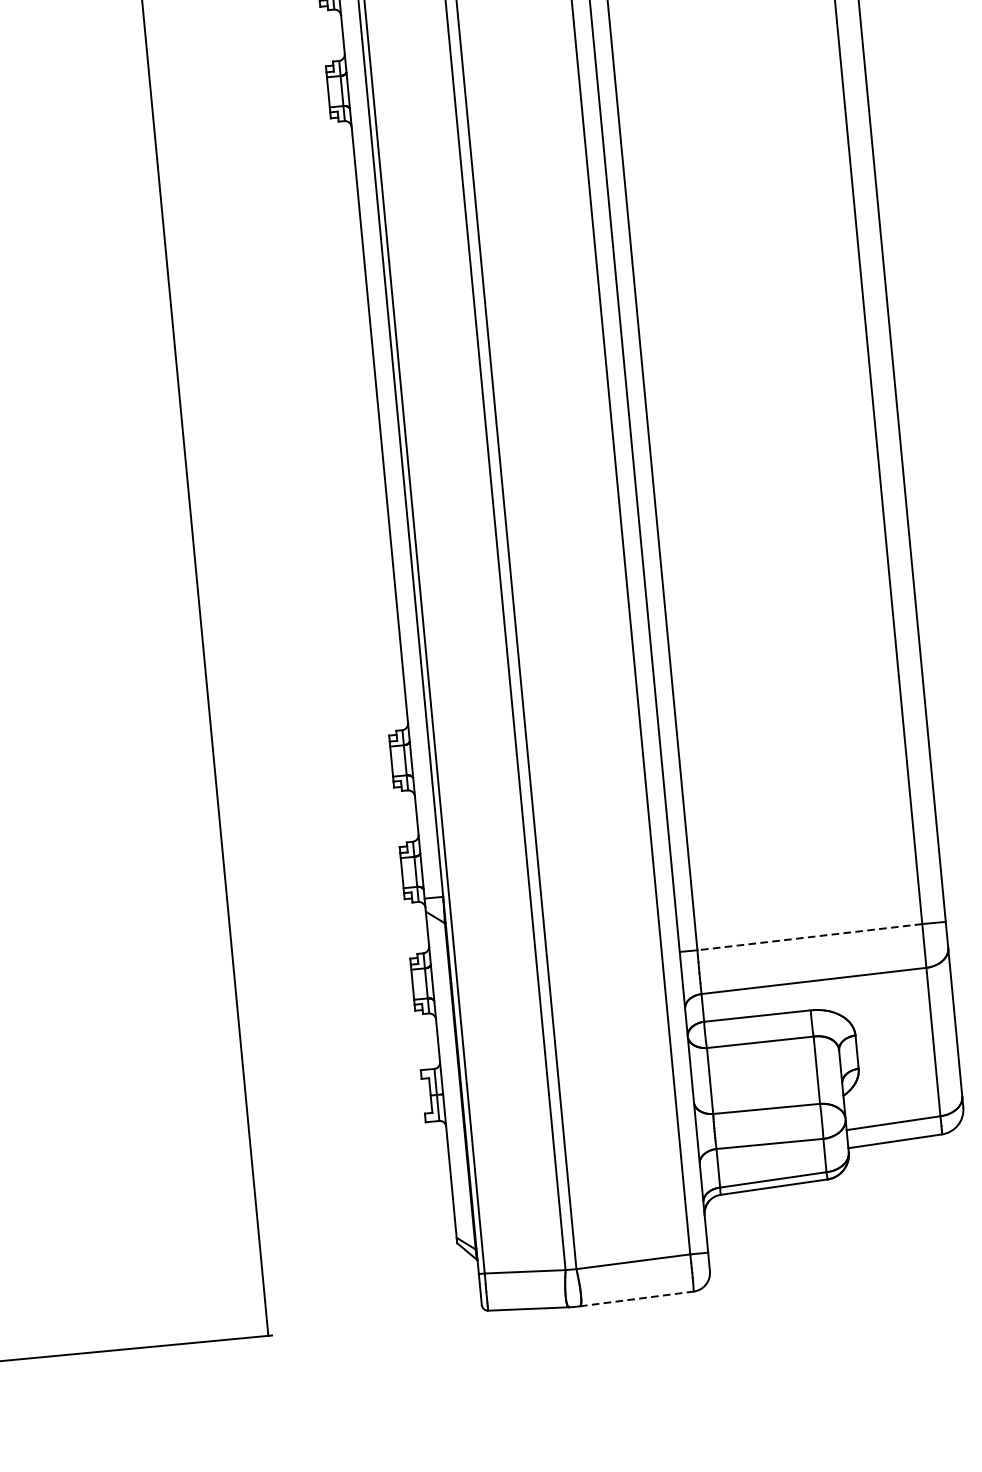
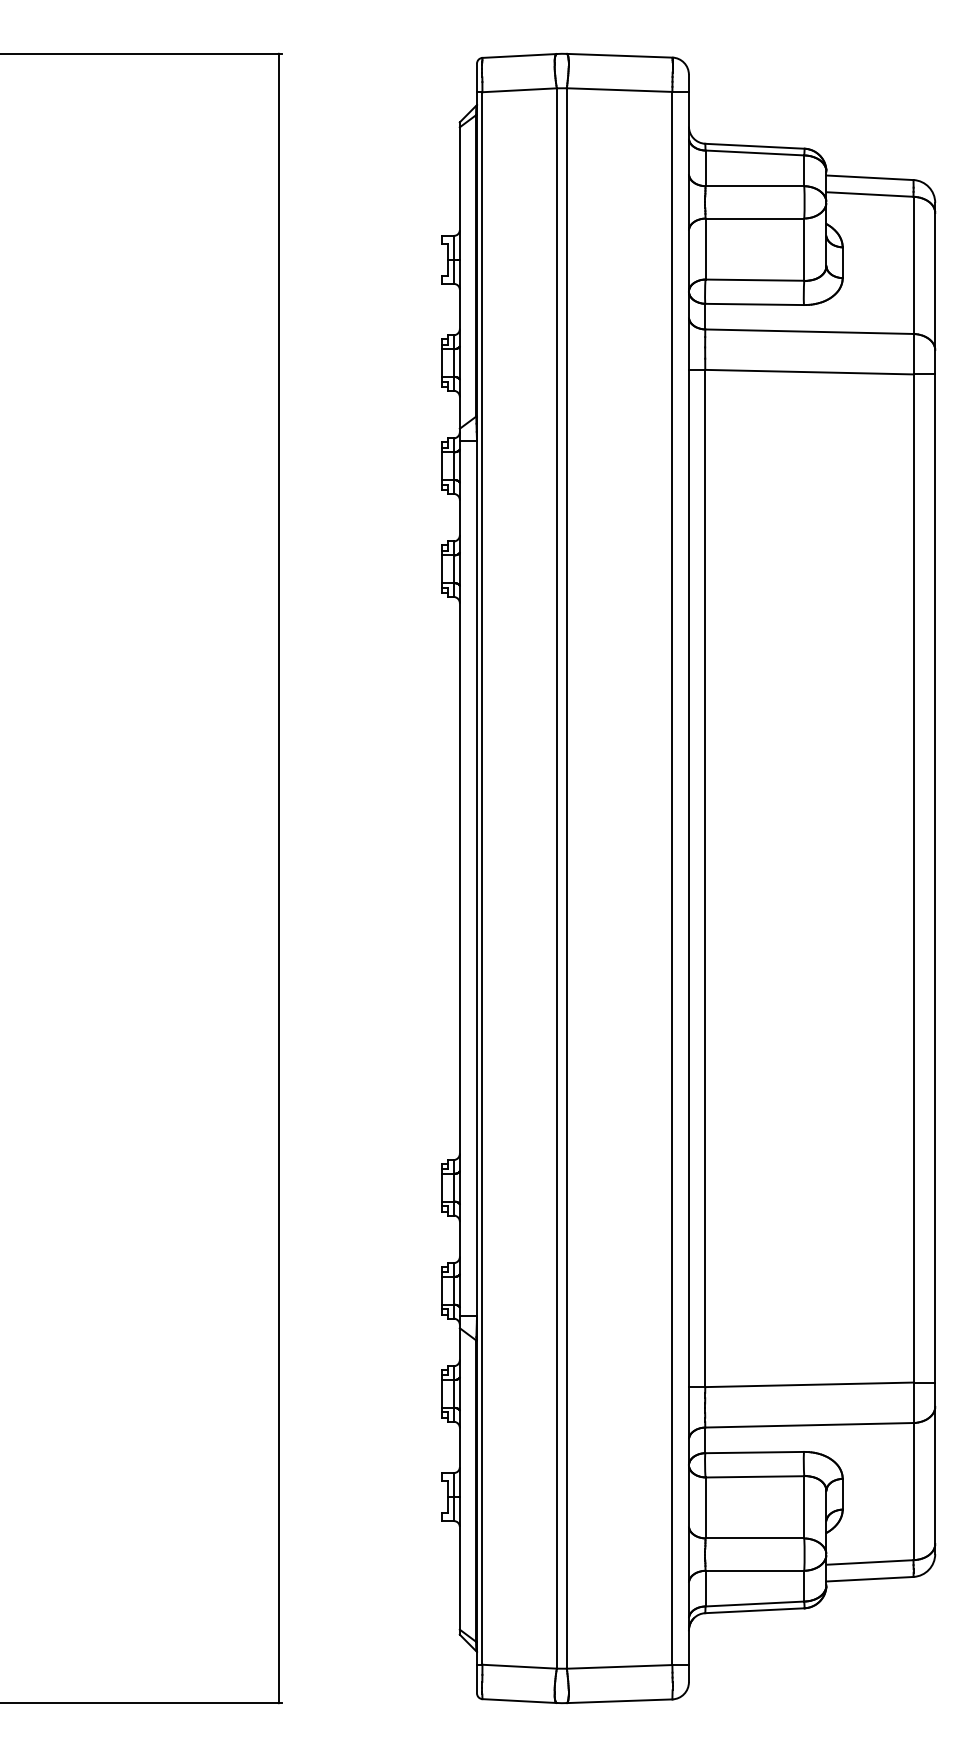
line: (808, 936) -> (808, 1384), dashed -> solid
line: (636, 1299) -> (619, 1701), dashed -> solid

